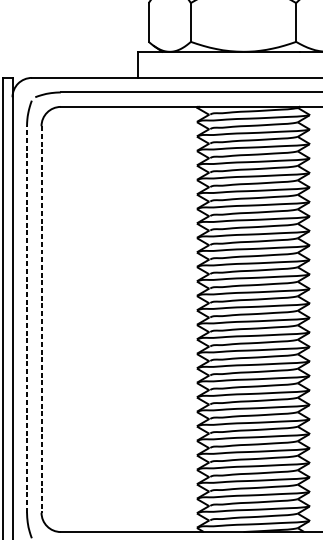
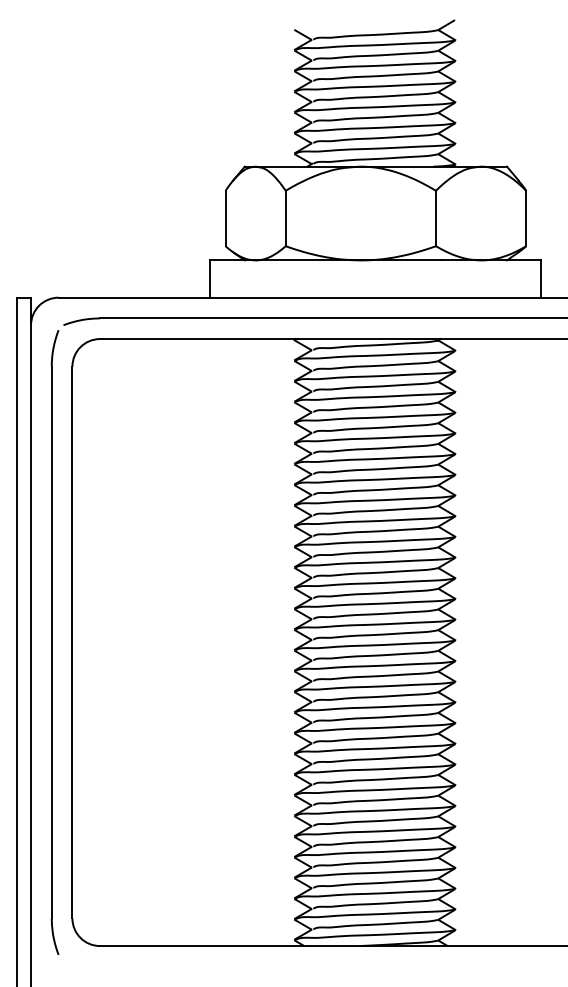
line: (26, 319) -> (51, 642), dashed -> solid
line: (41, 319) -> (72, 642), dashed -> solid

